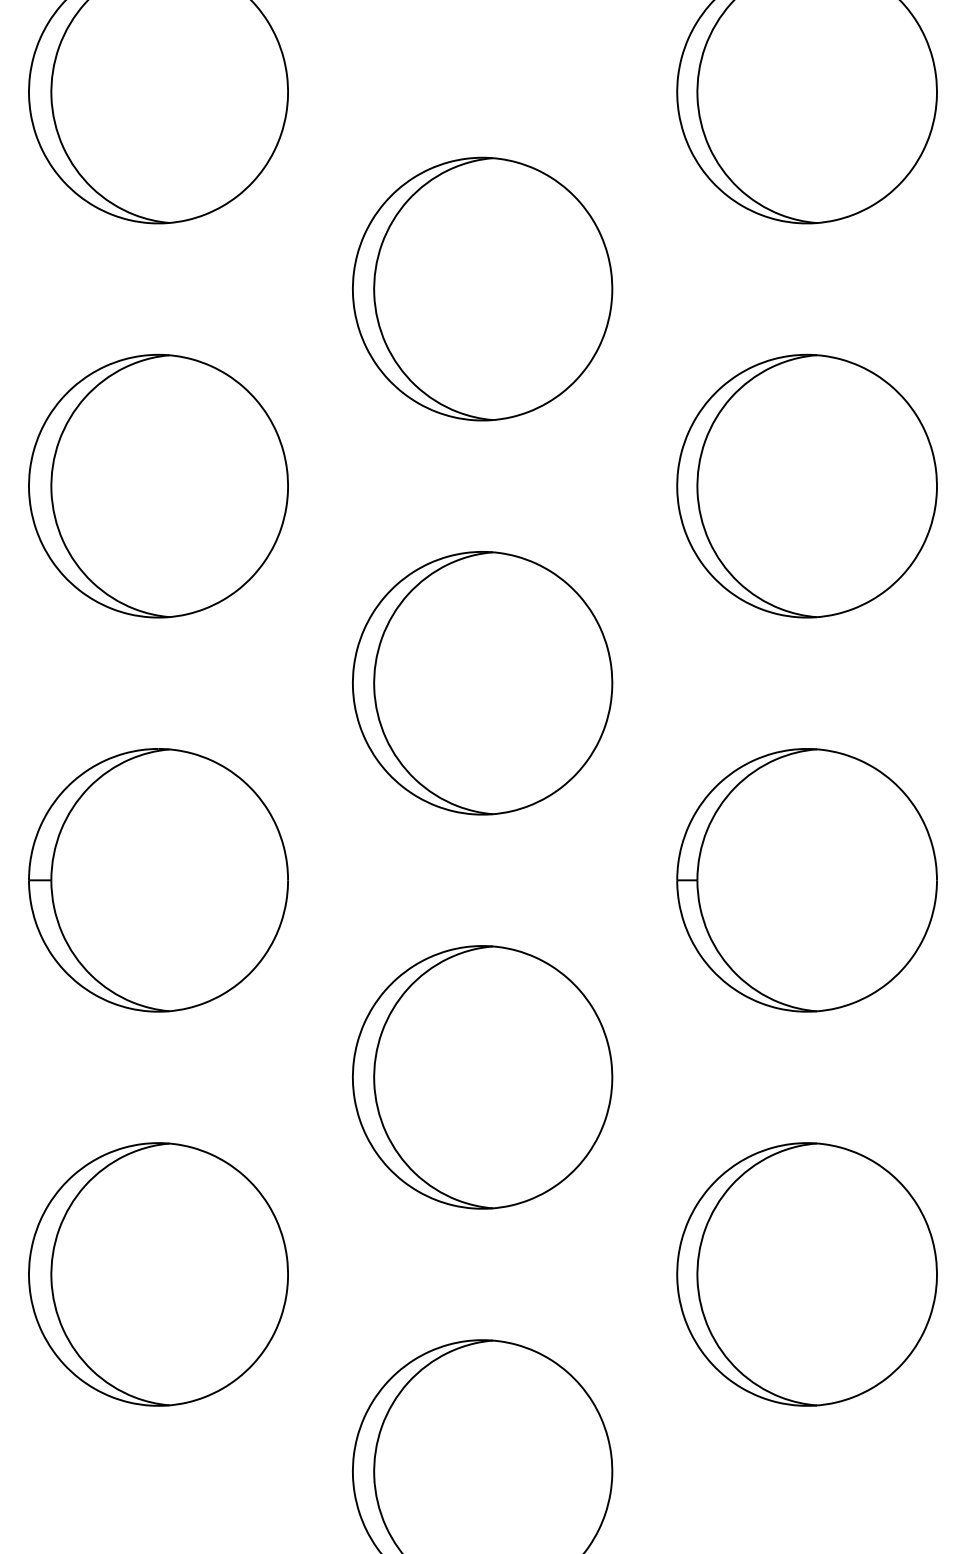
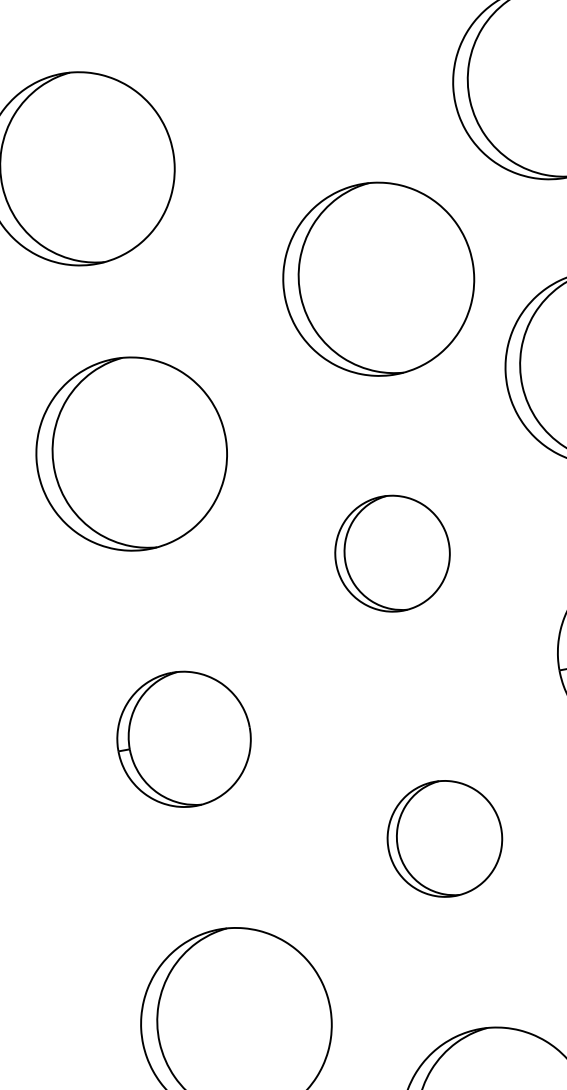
part: (482, 288) -> (378, 278), moved
part: (482, 683) -> (392, 553), size x0.6
part: (158, 880) -> (184, 739), size x0.7
part: (482, 1077) -> (444, 838), size x0.6

